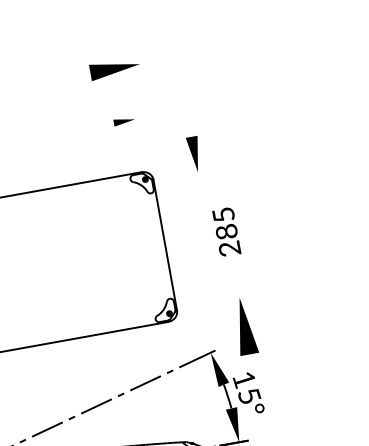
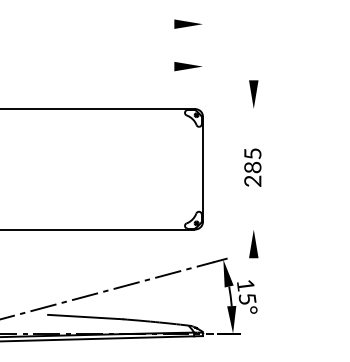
part: (114, 67) -> (188, 23), size x0.71
part: (124, 120) -> (188, 66), size x1.67
part: (194, 154) -> (253, 94), moved
part: (244, 327) -> (253, 244), size x0.62

